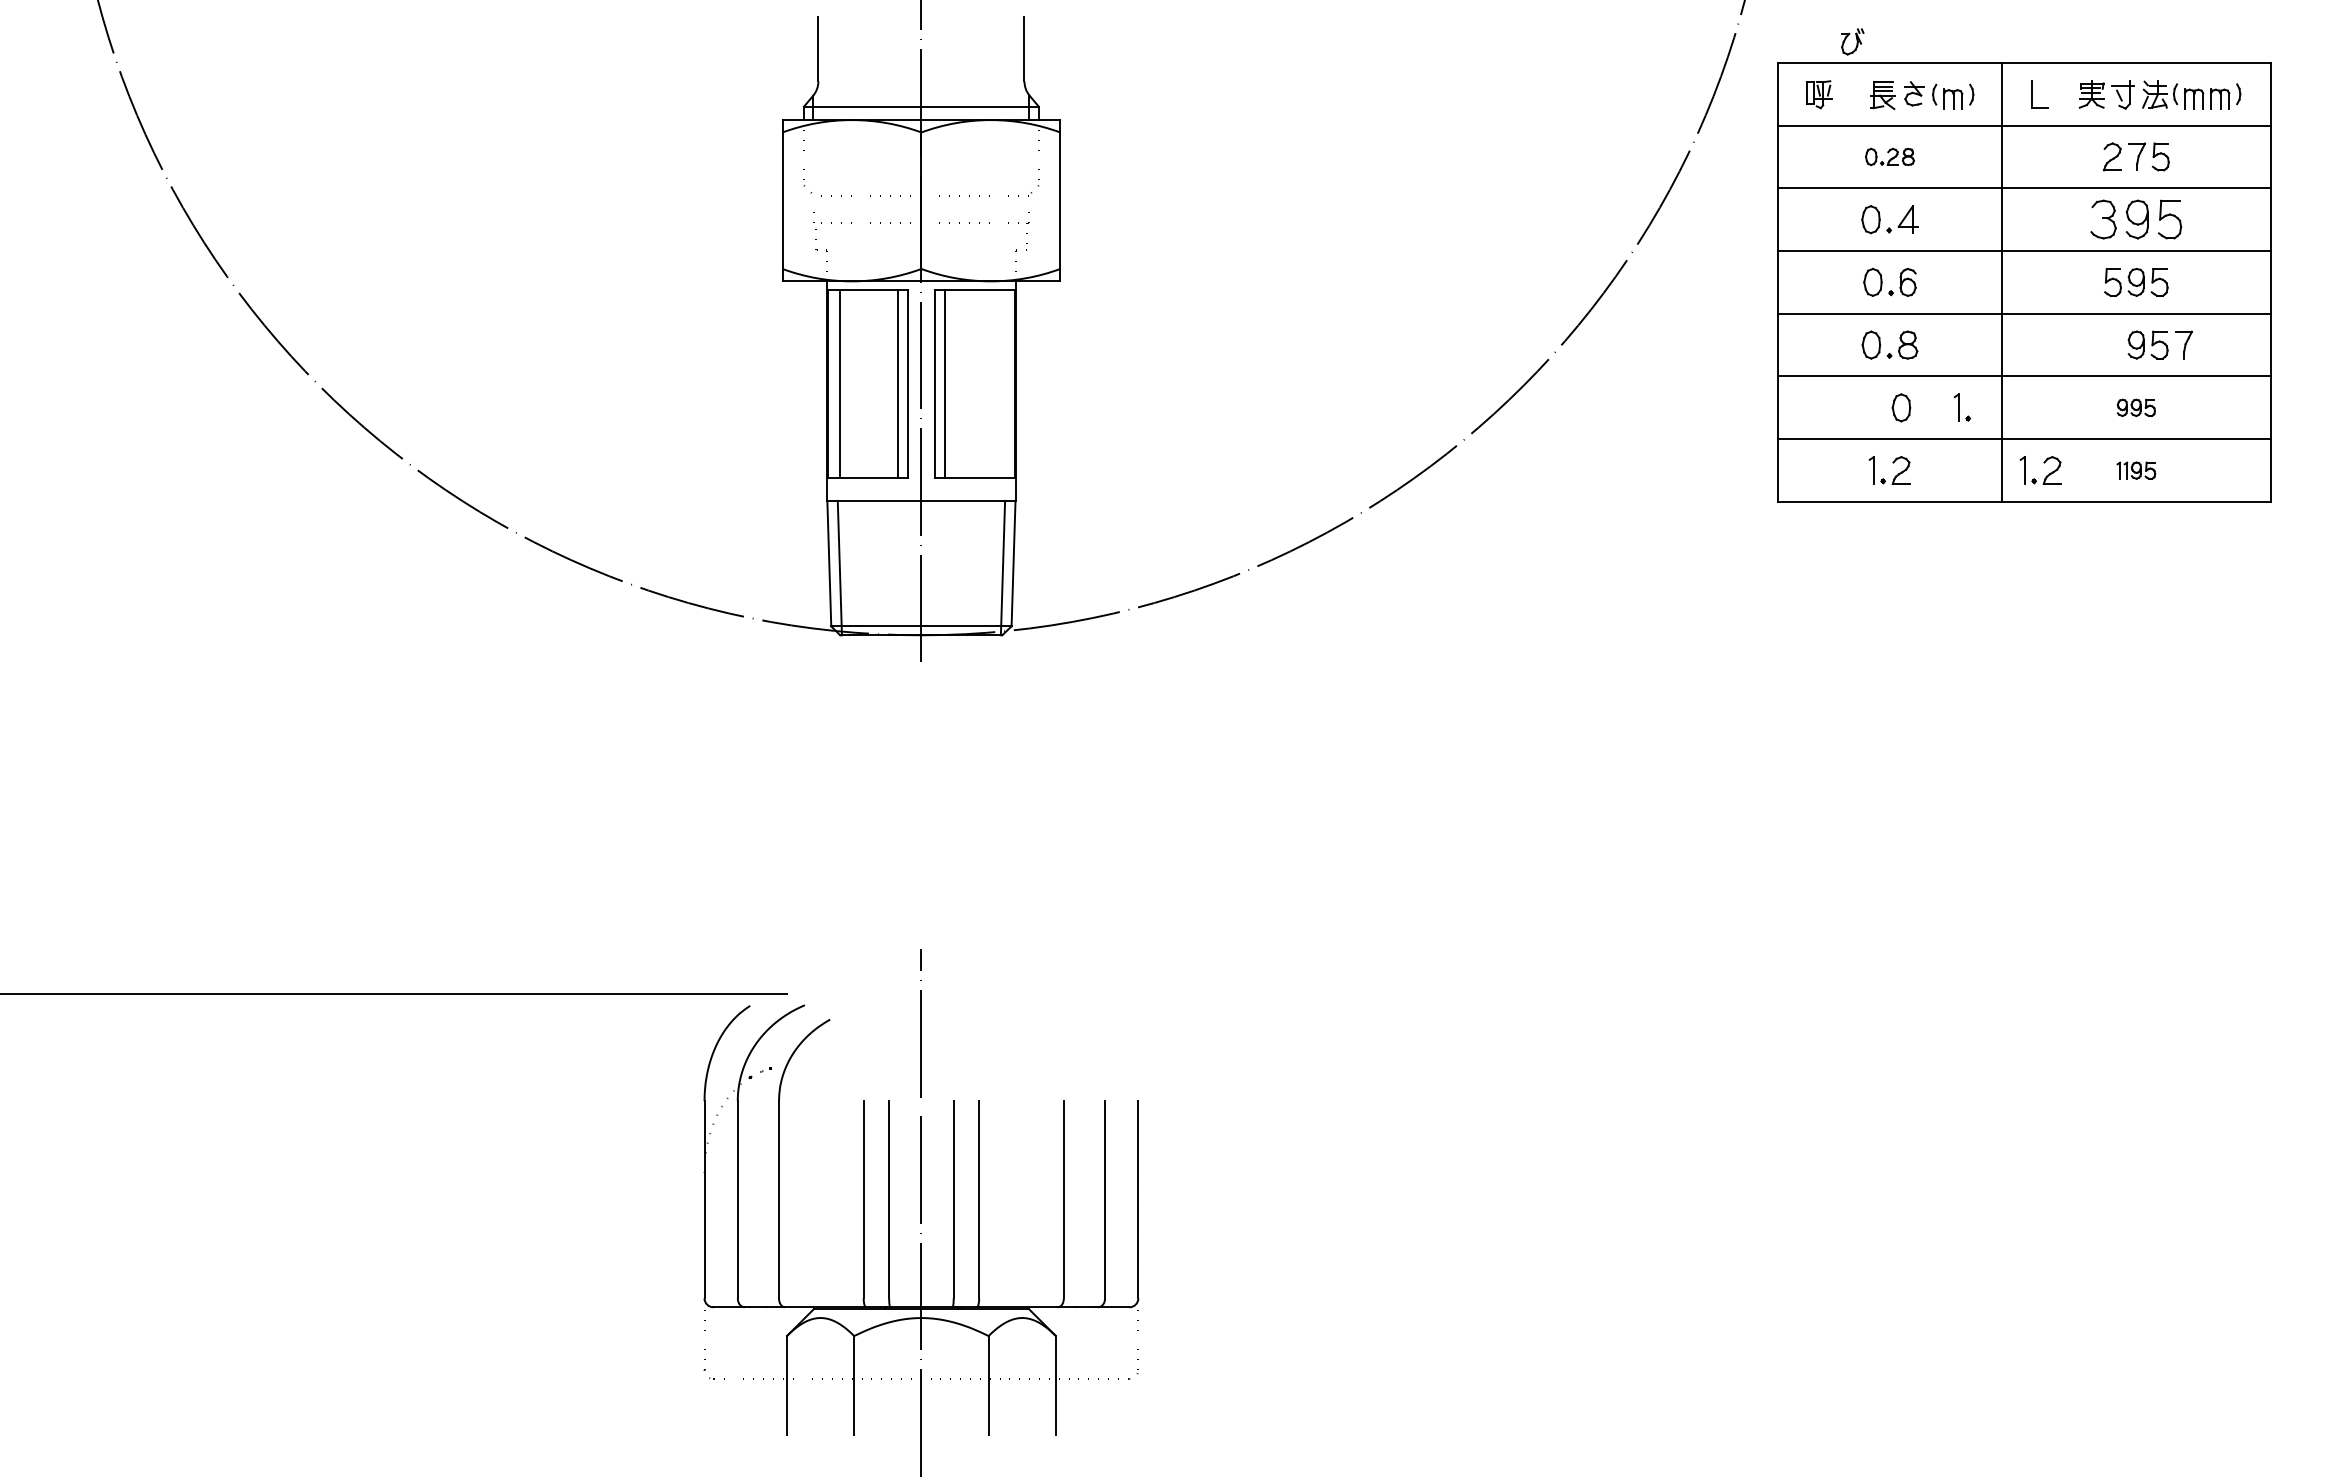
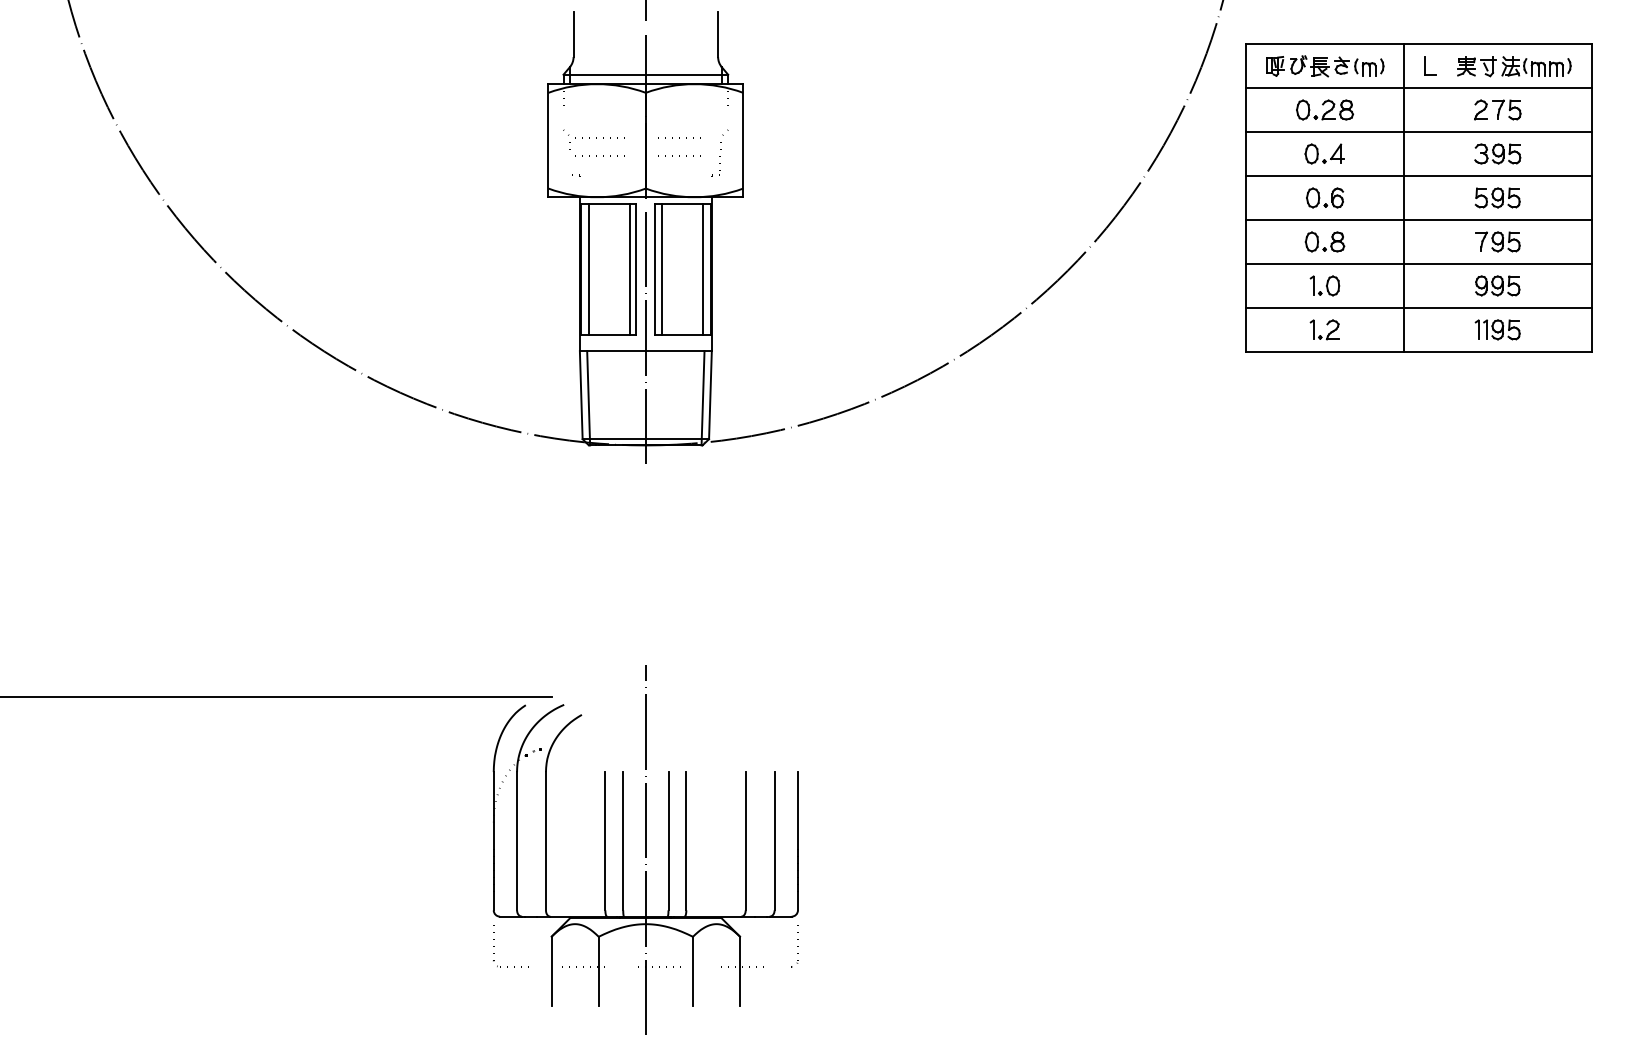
part: (1852, 41) -> (1298, 64), moved
part: (1889, 156) -> (1324, 109), size x1.67
part: (2136, 219) -> (1497, 153), size x0.71
part: (2183, 344) -> (1481, 241), moved
line: (1002, 384) -> (702, 269), added
part: (1961, 407) -> (1315, 285), moved
part: (2136, 407) -> (1497, 285), size x1.67
part: (2136, 470) -> (1497, 329), size x1.67
part: (2046, 475) -> (1434, 333), removed

